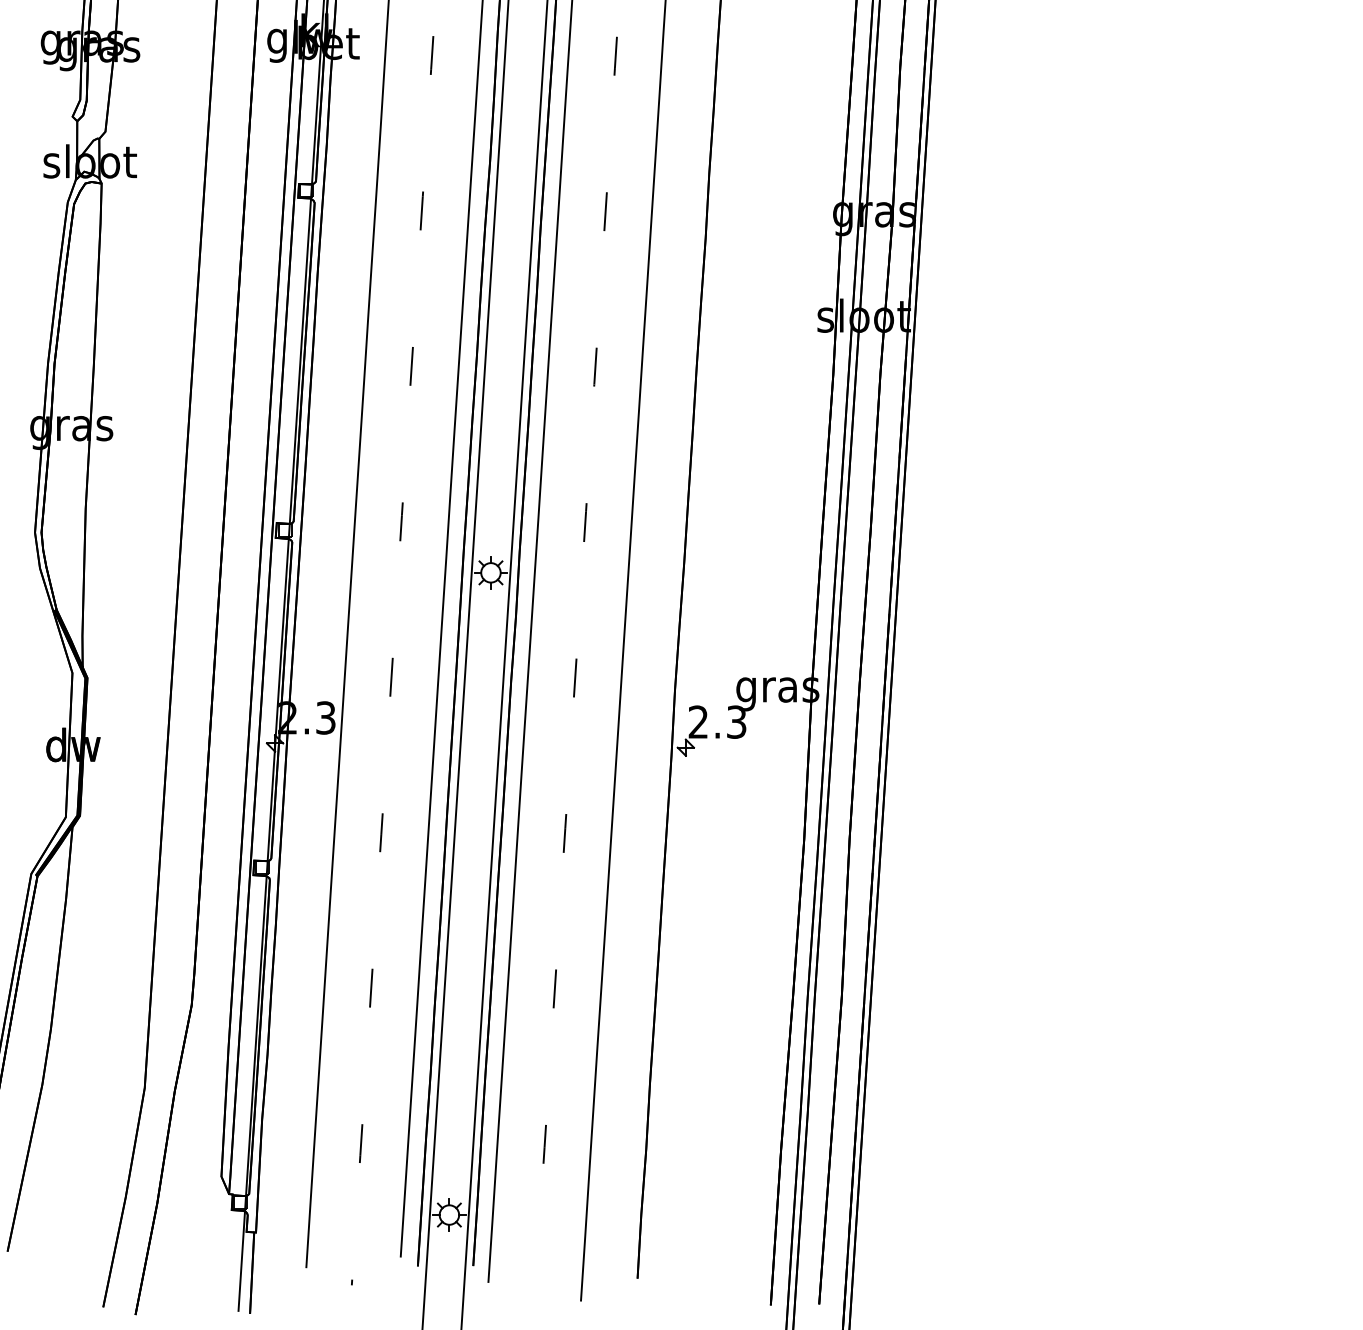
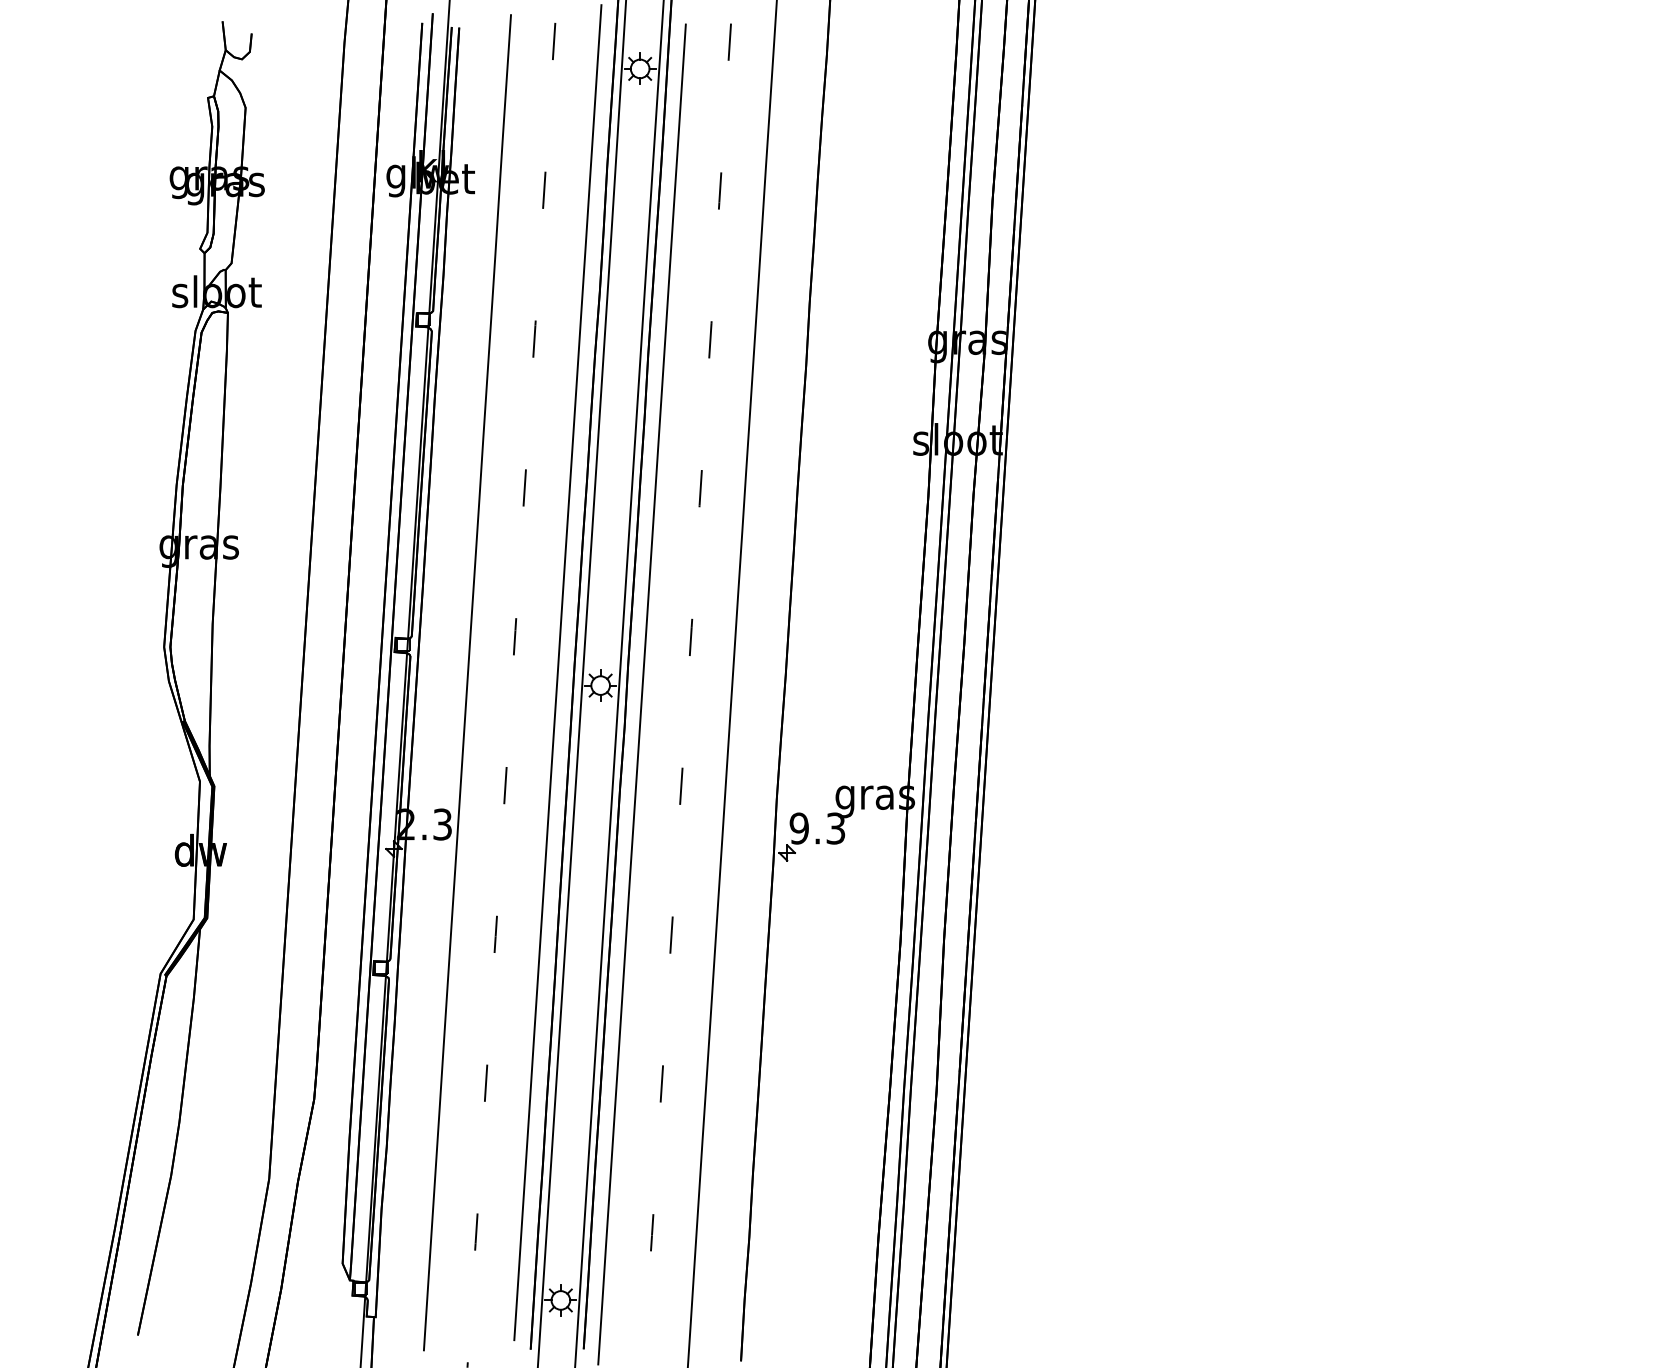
text: (697, 722) -> (798, 828), 2.3 -> 9.3

